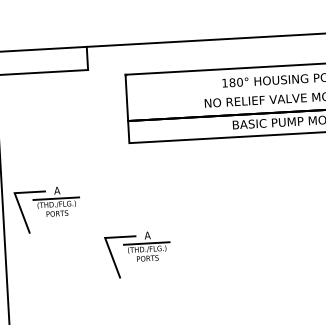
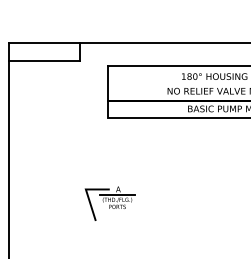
part: (46, 209) -> (42, 165), removed

